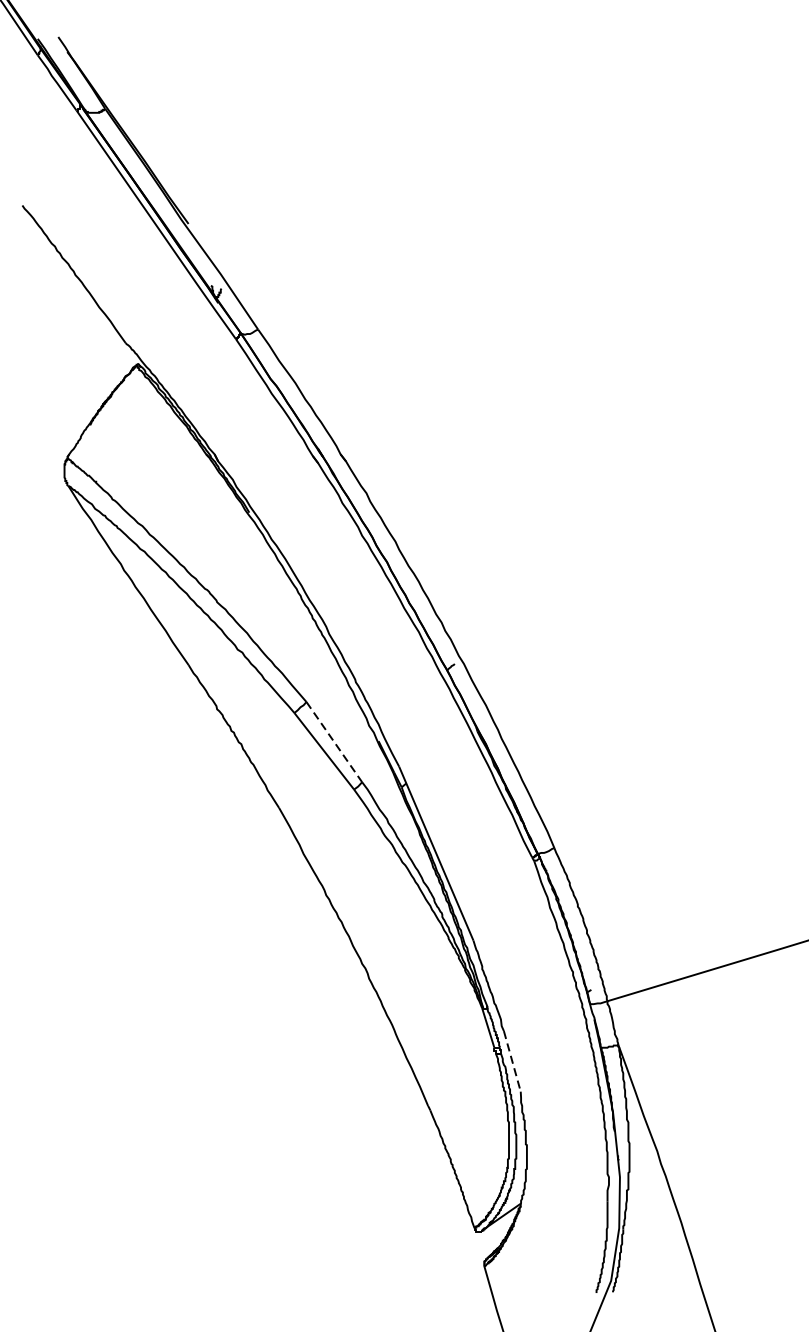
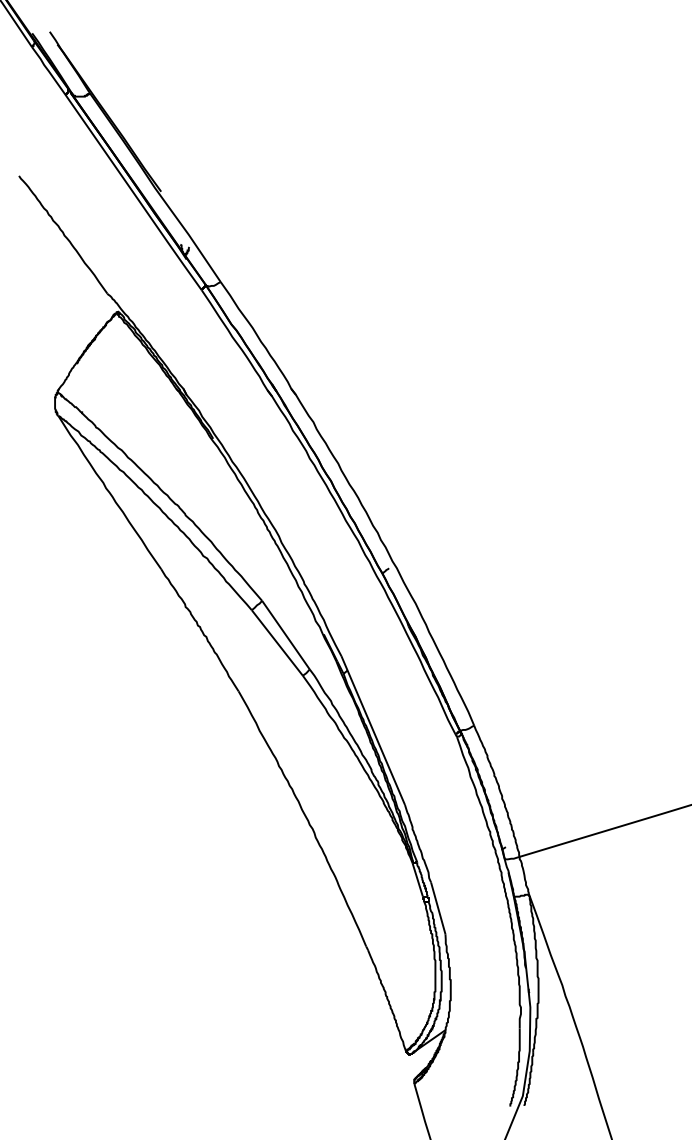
line: (333, 742) -> (285, 635), dashed -> solid
line: (512, 1061) -> (438, 908), dashed -> solid

